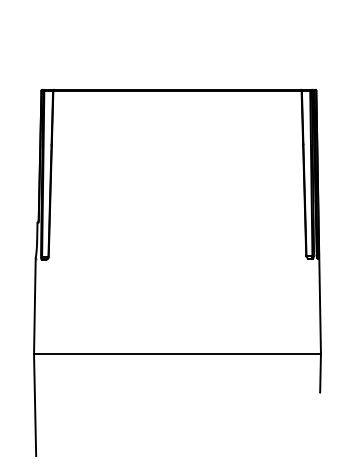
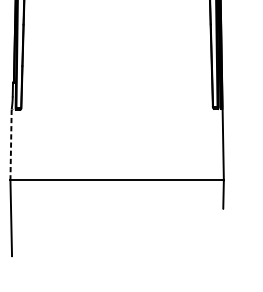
line: (34, 306) -> (10, 144), solid -> dashed

